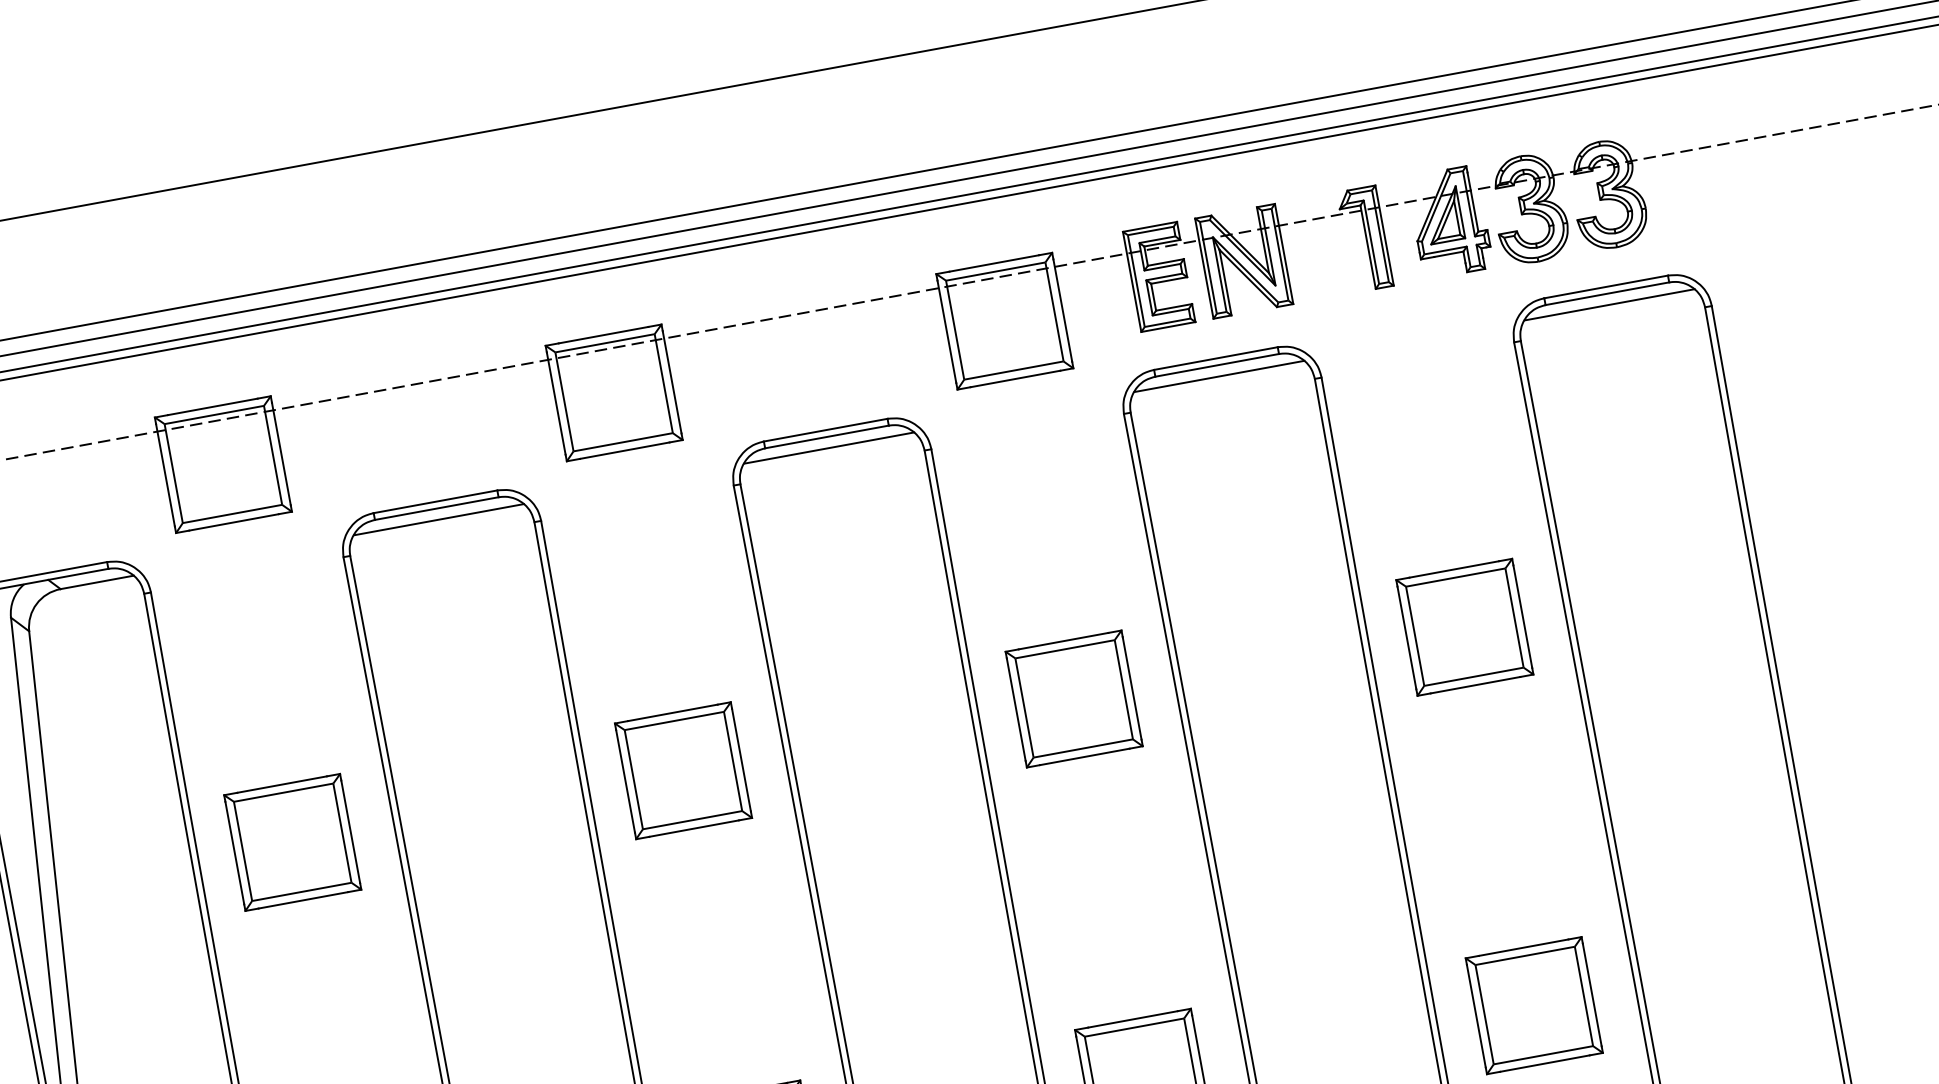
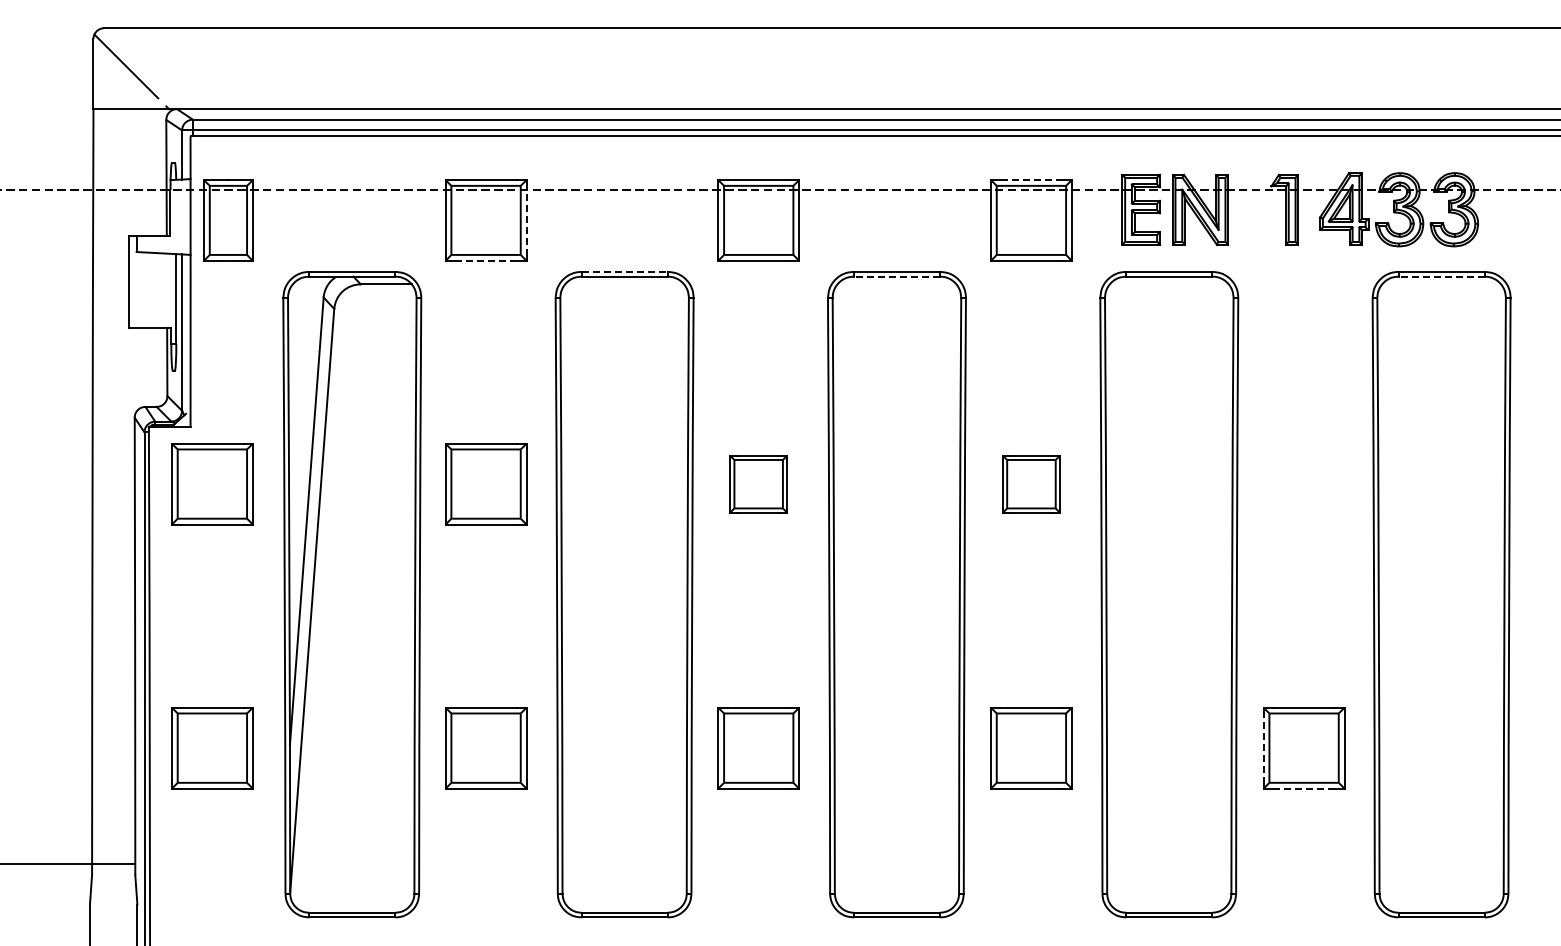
line: (993, 264) -> (1030, 180), solid -> dashed
line: (1607, 293) -> (1441, 276), solid -> dashed
line: (1609, 305) -> (1441, 284), removed
line: (1219, 376) -> (1169, 284), removed
line: (826, 436) -> (896, 276), solid -> dashed
line: (828, 448) -> (896, 284), removed
line: (281, 453) -> (526, 220), solid -> dashed
line: (436, 501) -> (625, 271), solid -> dashed
line: (438, 519) -> (624, 284), removed
line: (234, 521) -> (486, 260), solid -> dashed
part: (1465, 627) -> (1304, 484), removed
part: (1074, 699) -> (1031, 484), size x0.7
part: (683, 771) -> (758, 484), size x0.7
line: (1476, 1016) -> (1263, 748), solid -> dashed
line: (1545, 1063) -> (1304, 788), solid -> dashed

